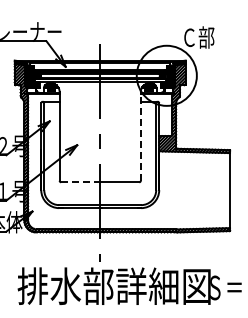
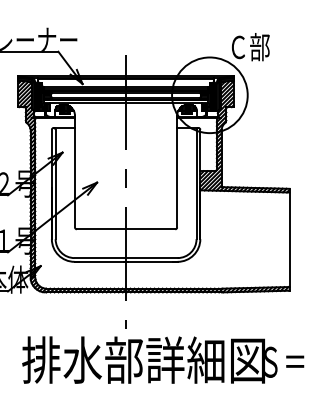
line: (140, 135) -> (176, 170), dashed -> solid
line: (80, 182) -> (101, 229), dashed -> solid

